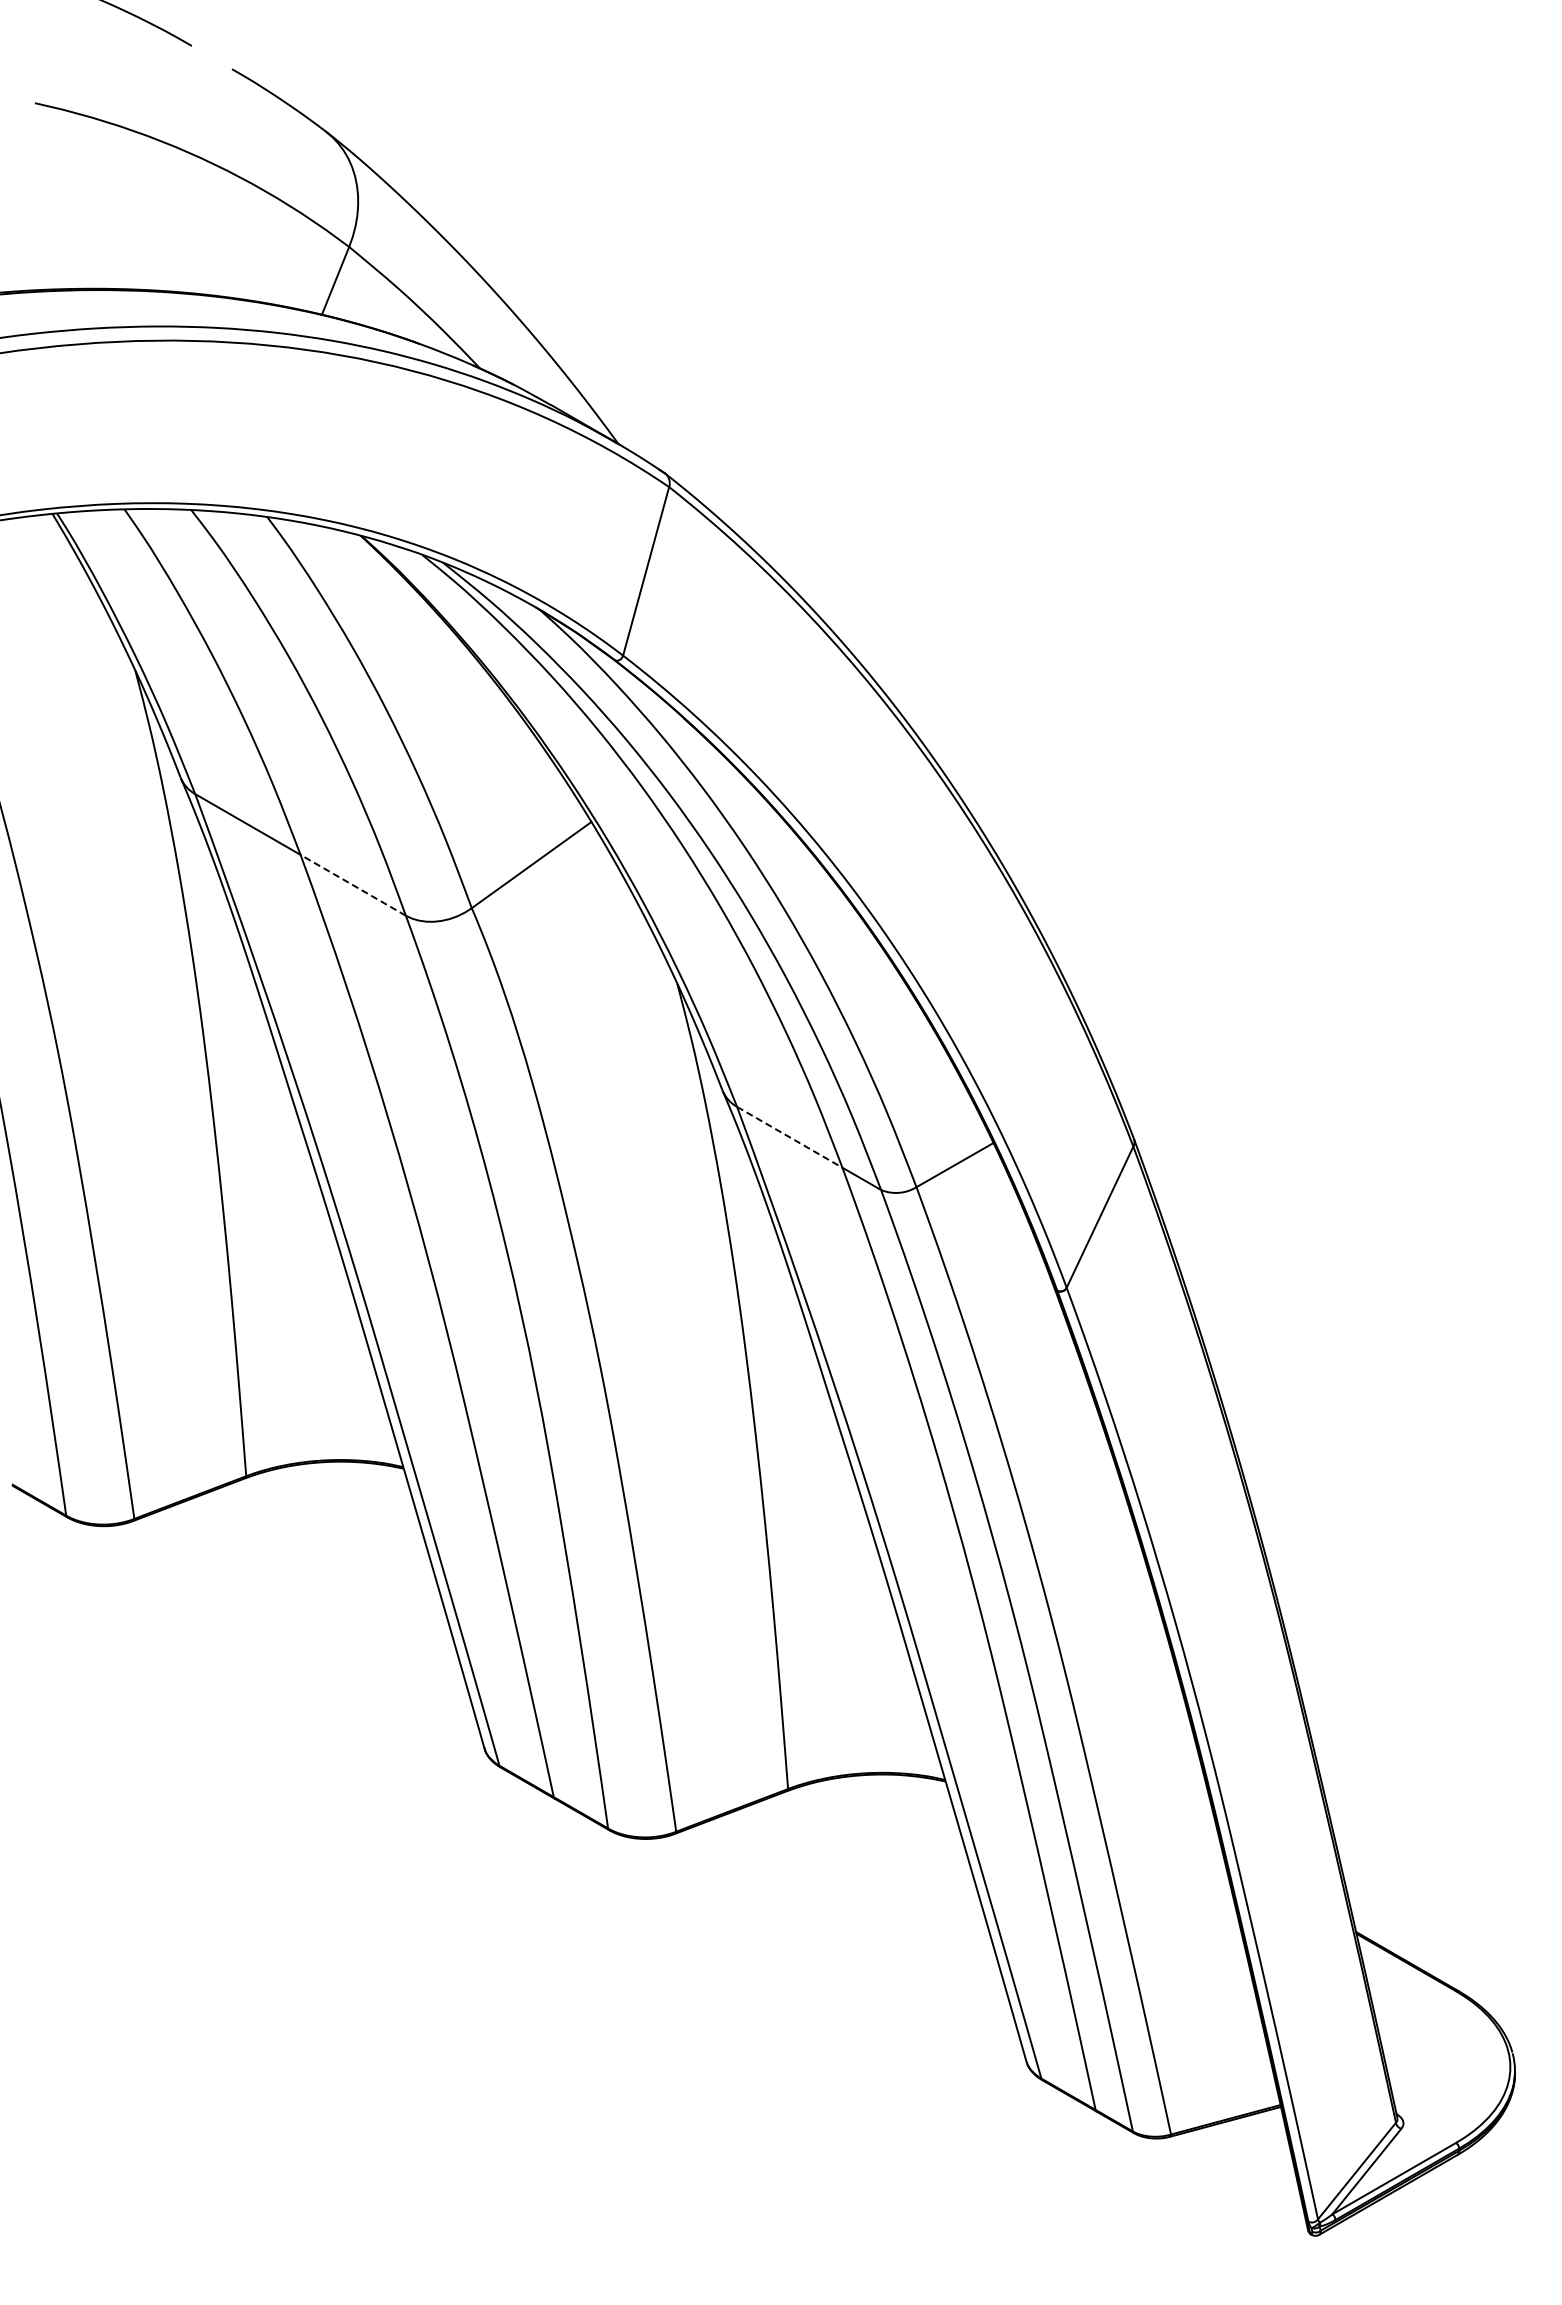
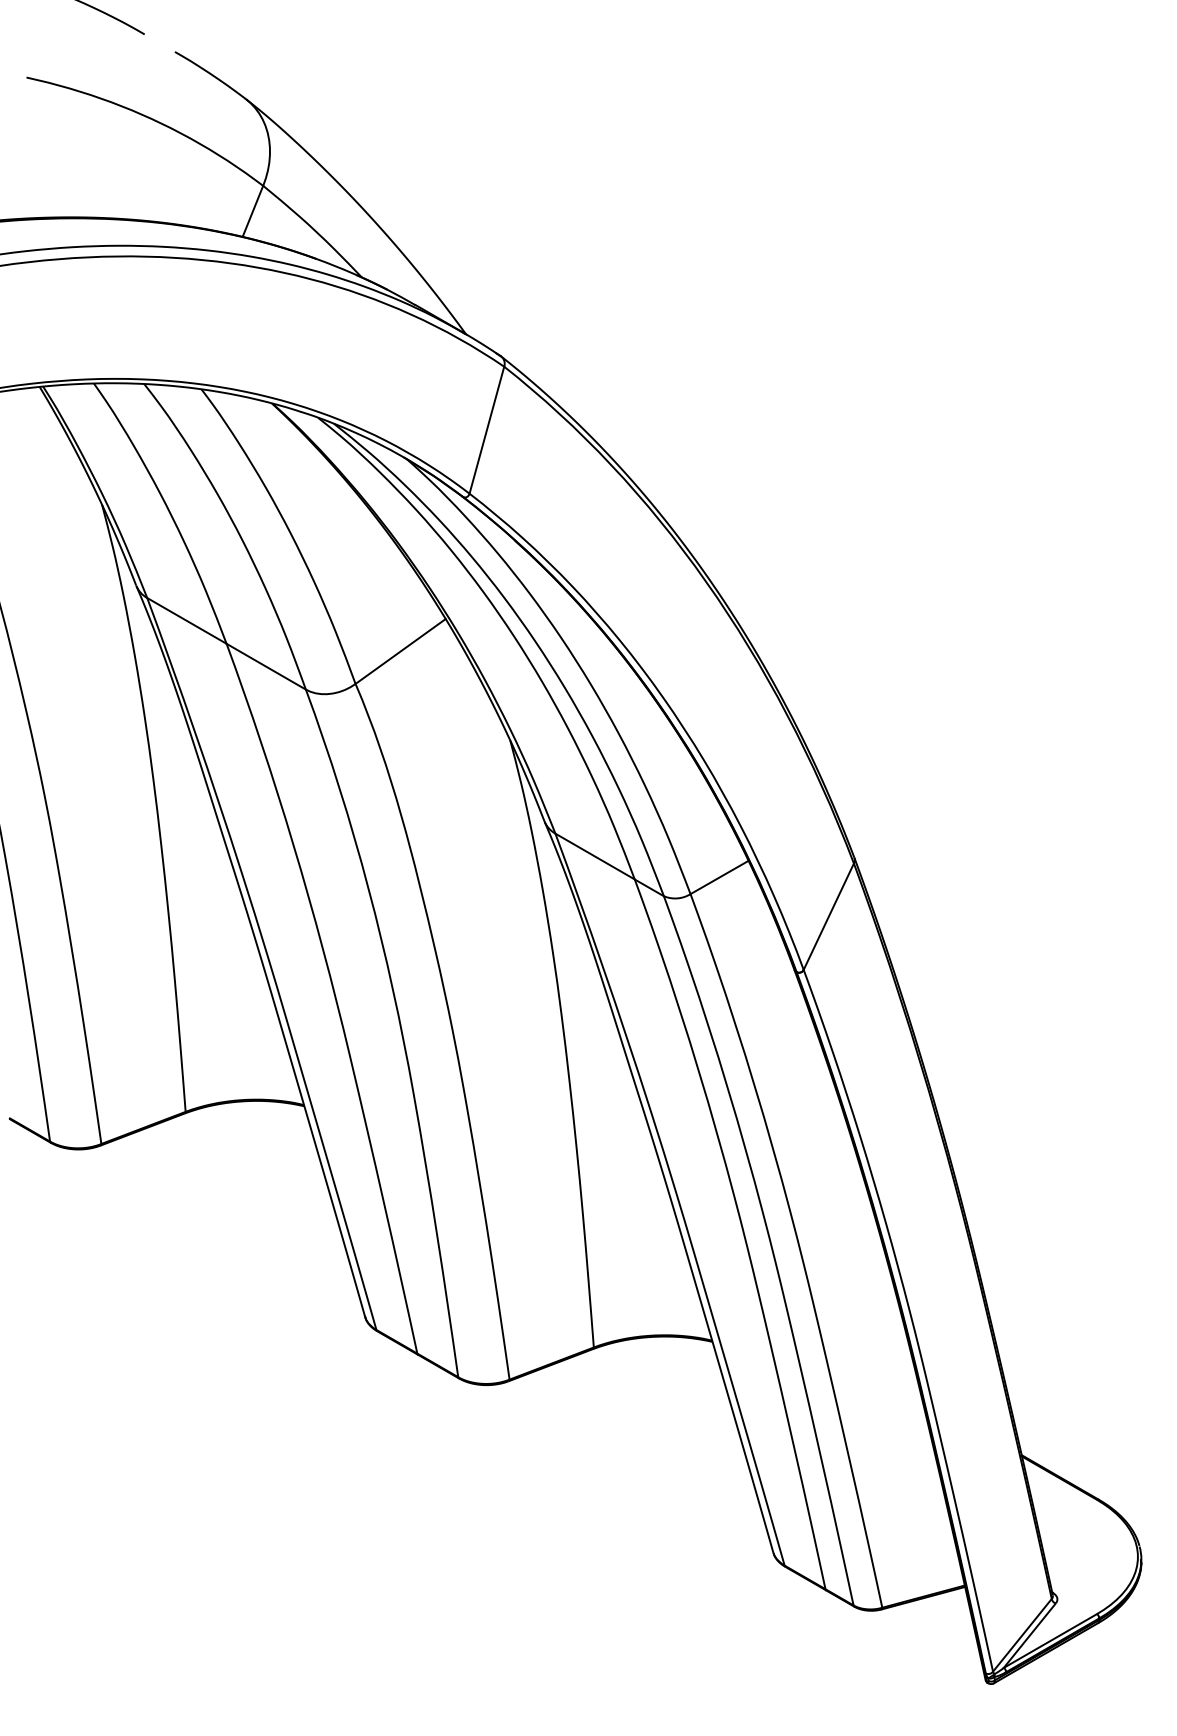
line: (353, 885) -> (266, 666), dashed -> solid
line: (789, 1137) -> (594, 856), dashed -> solid

